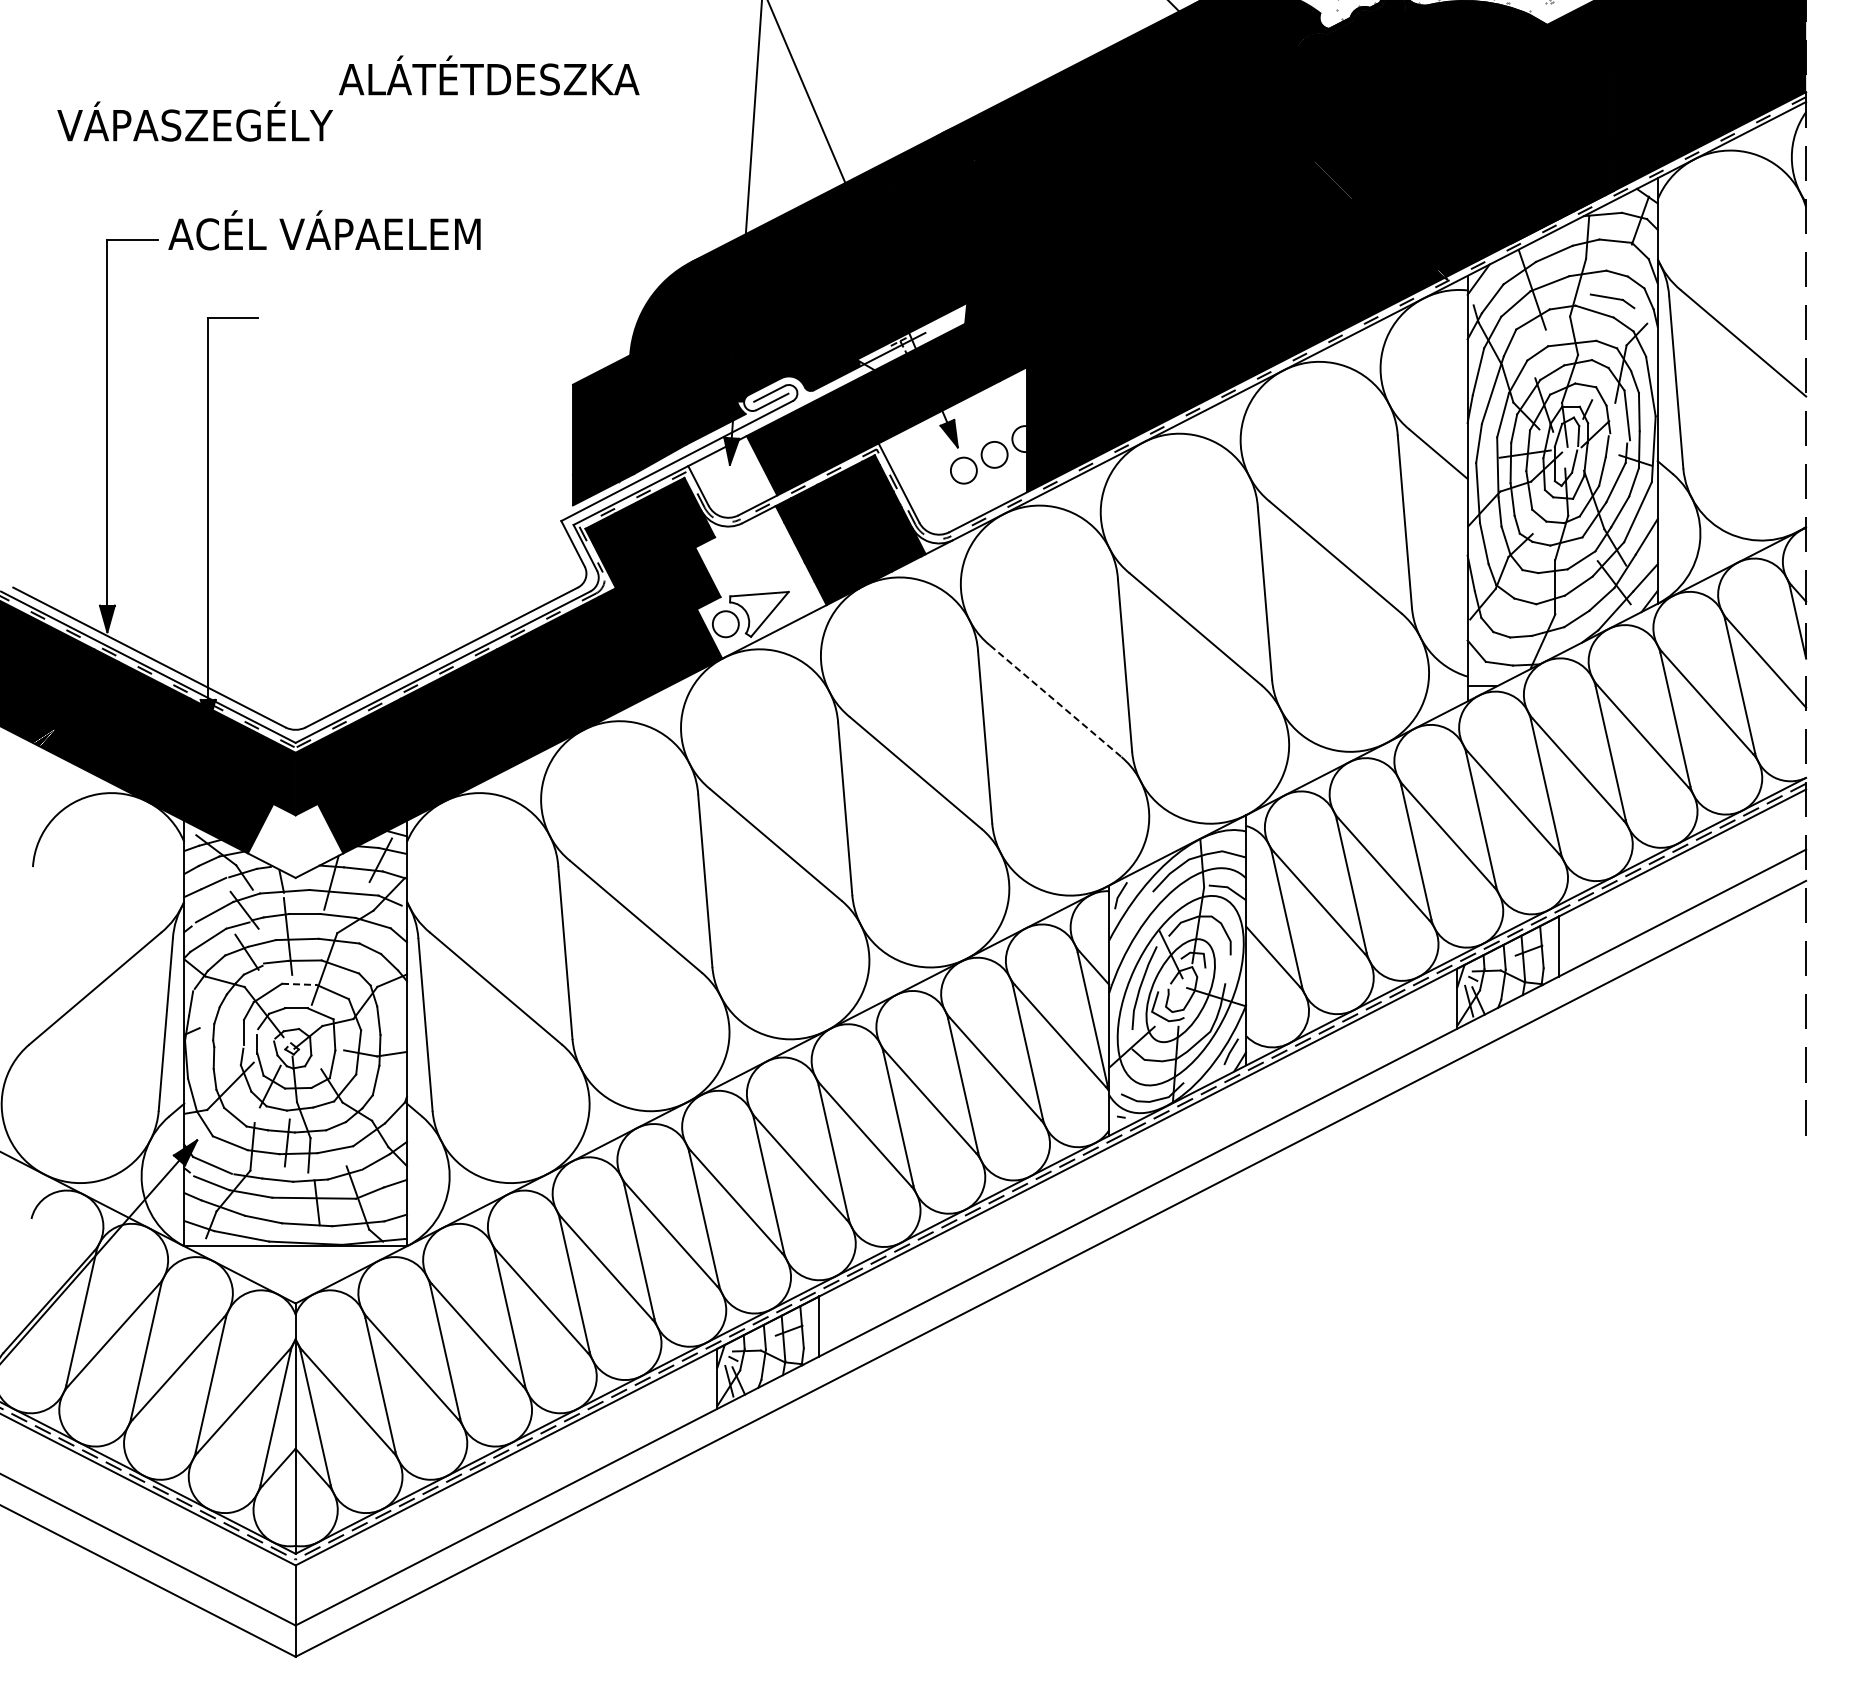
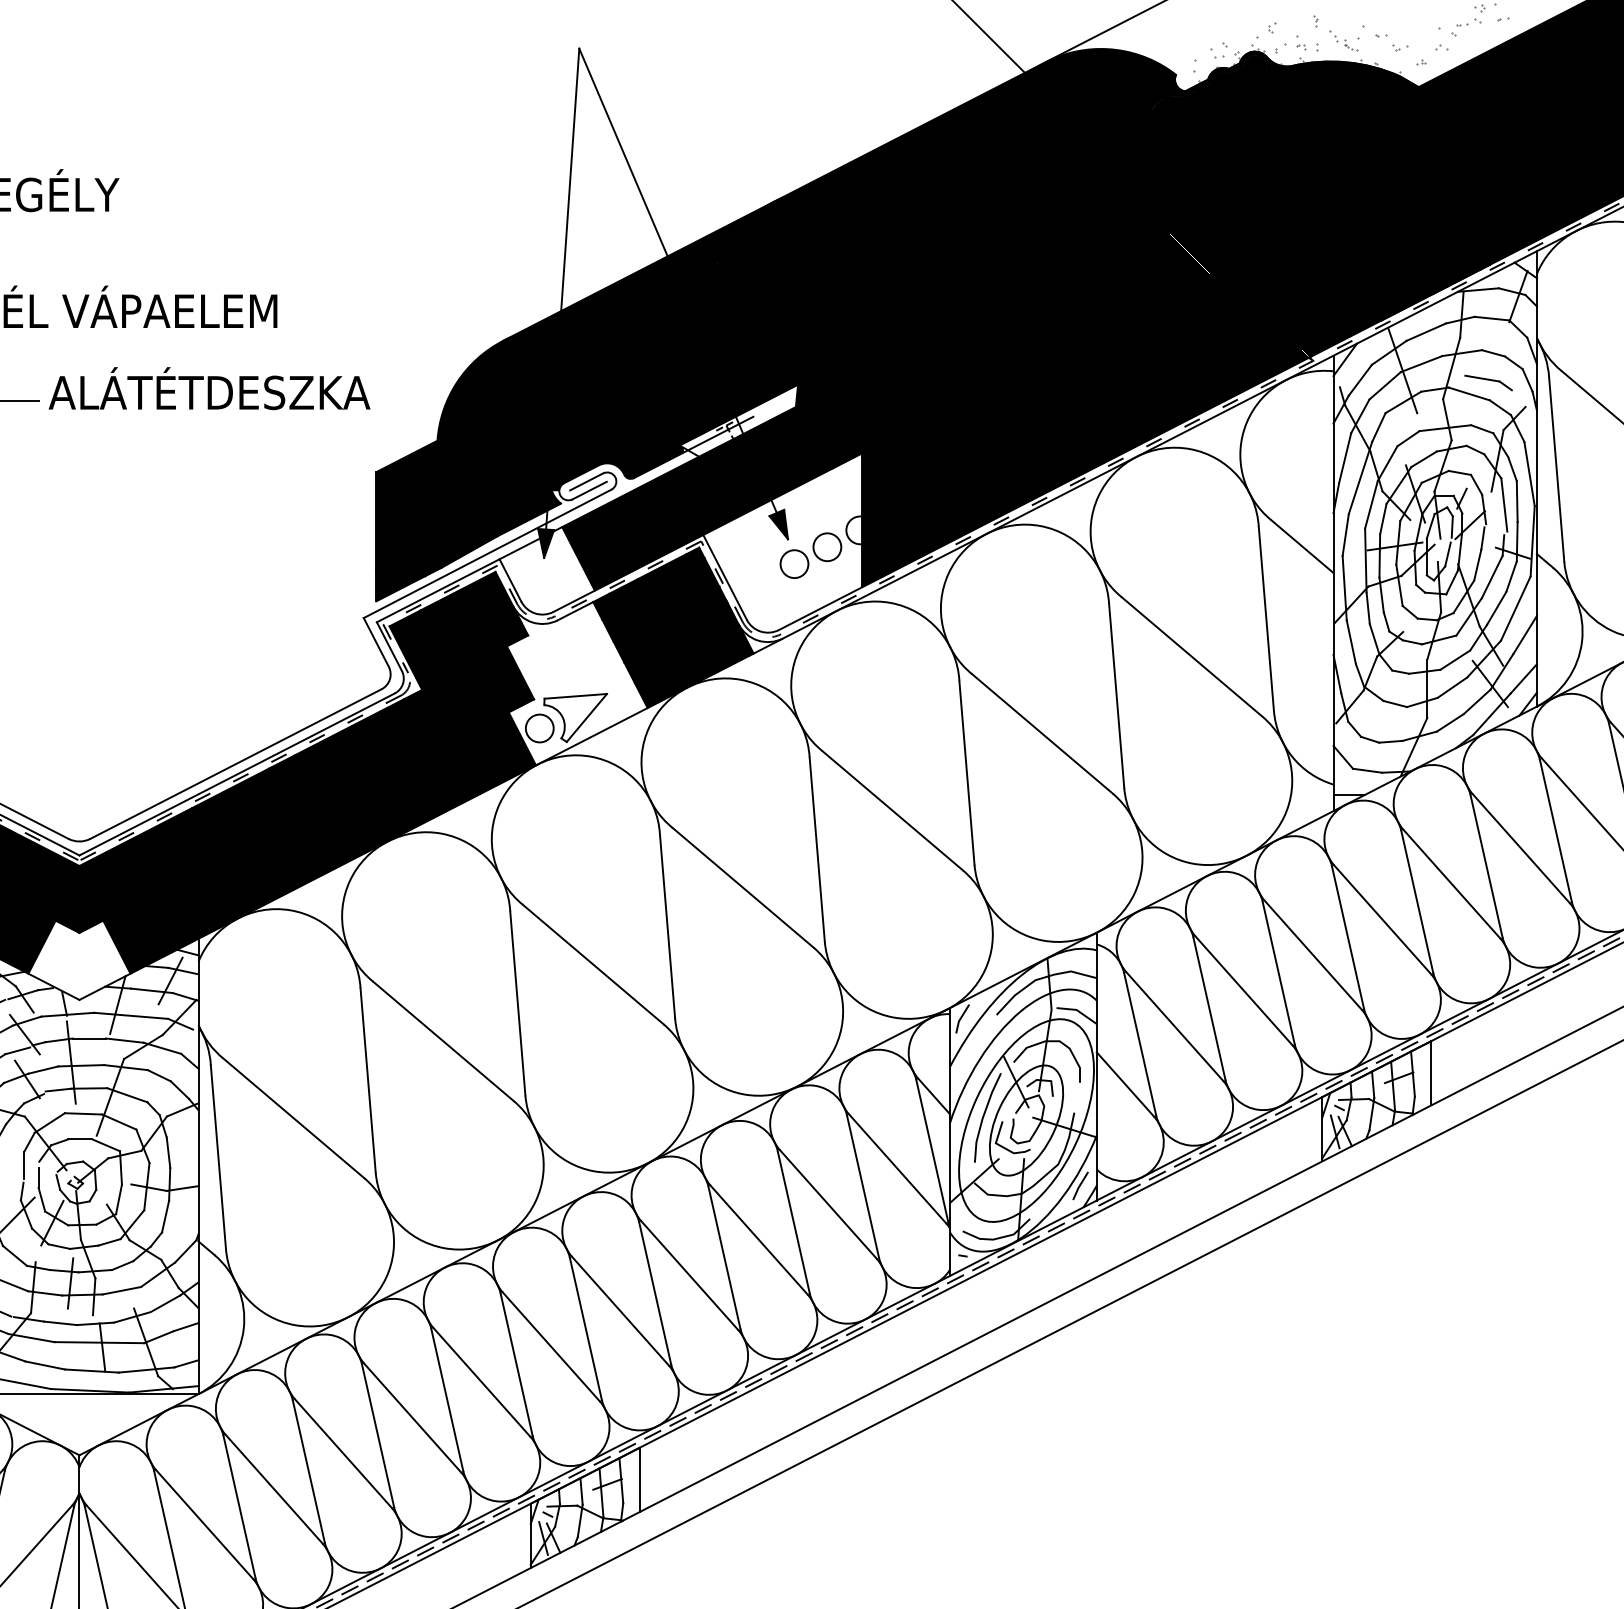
text: (489, 75) -> (209, 388), moved
line: (1056, 701) -> (893, 811), dashed -> solid
line: (299, 984) -> (83, 1113), dashed -> solid

